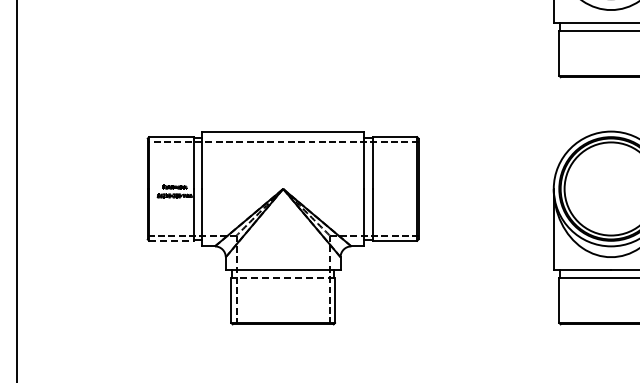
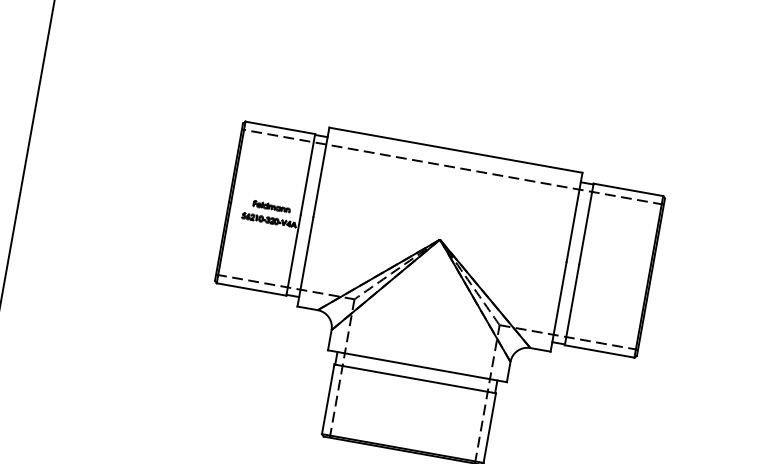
line: (172, 240) -> (253, 289), dashed -> solid
line: (283, 278) -> (415, 379), dashed -> solid

